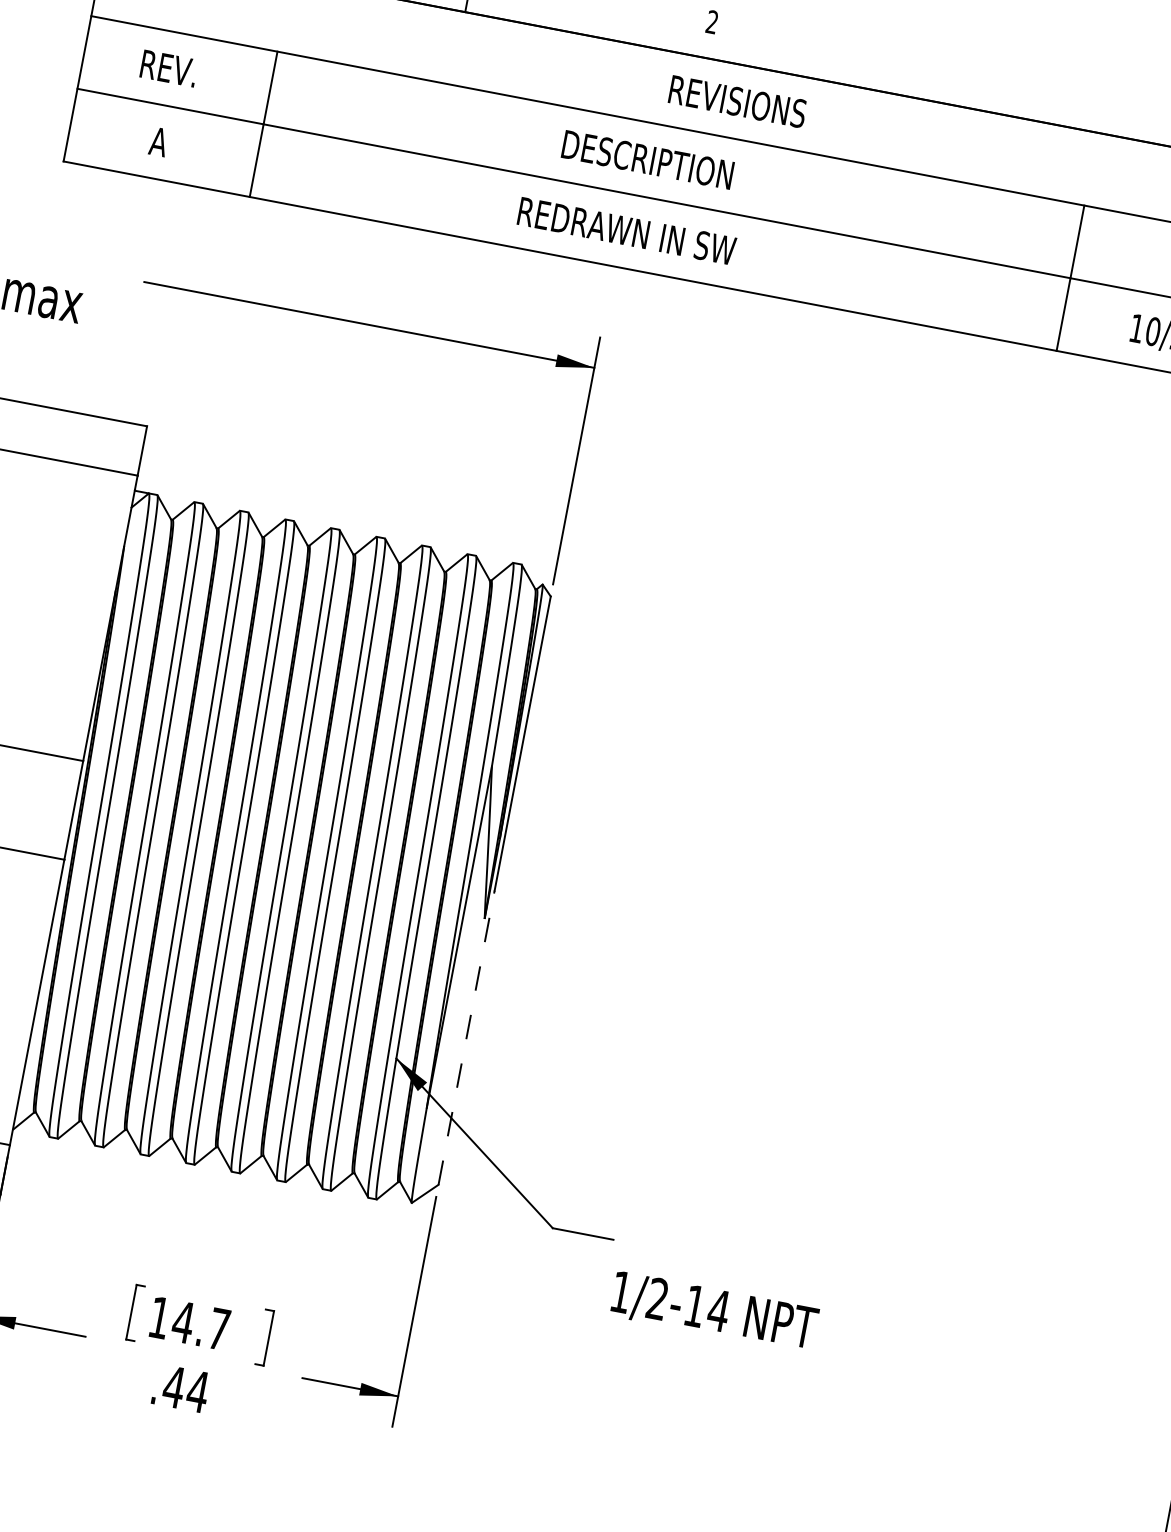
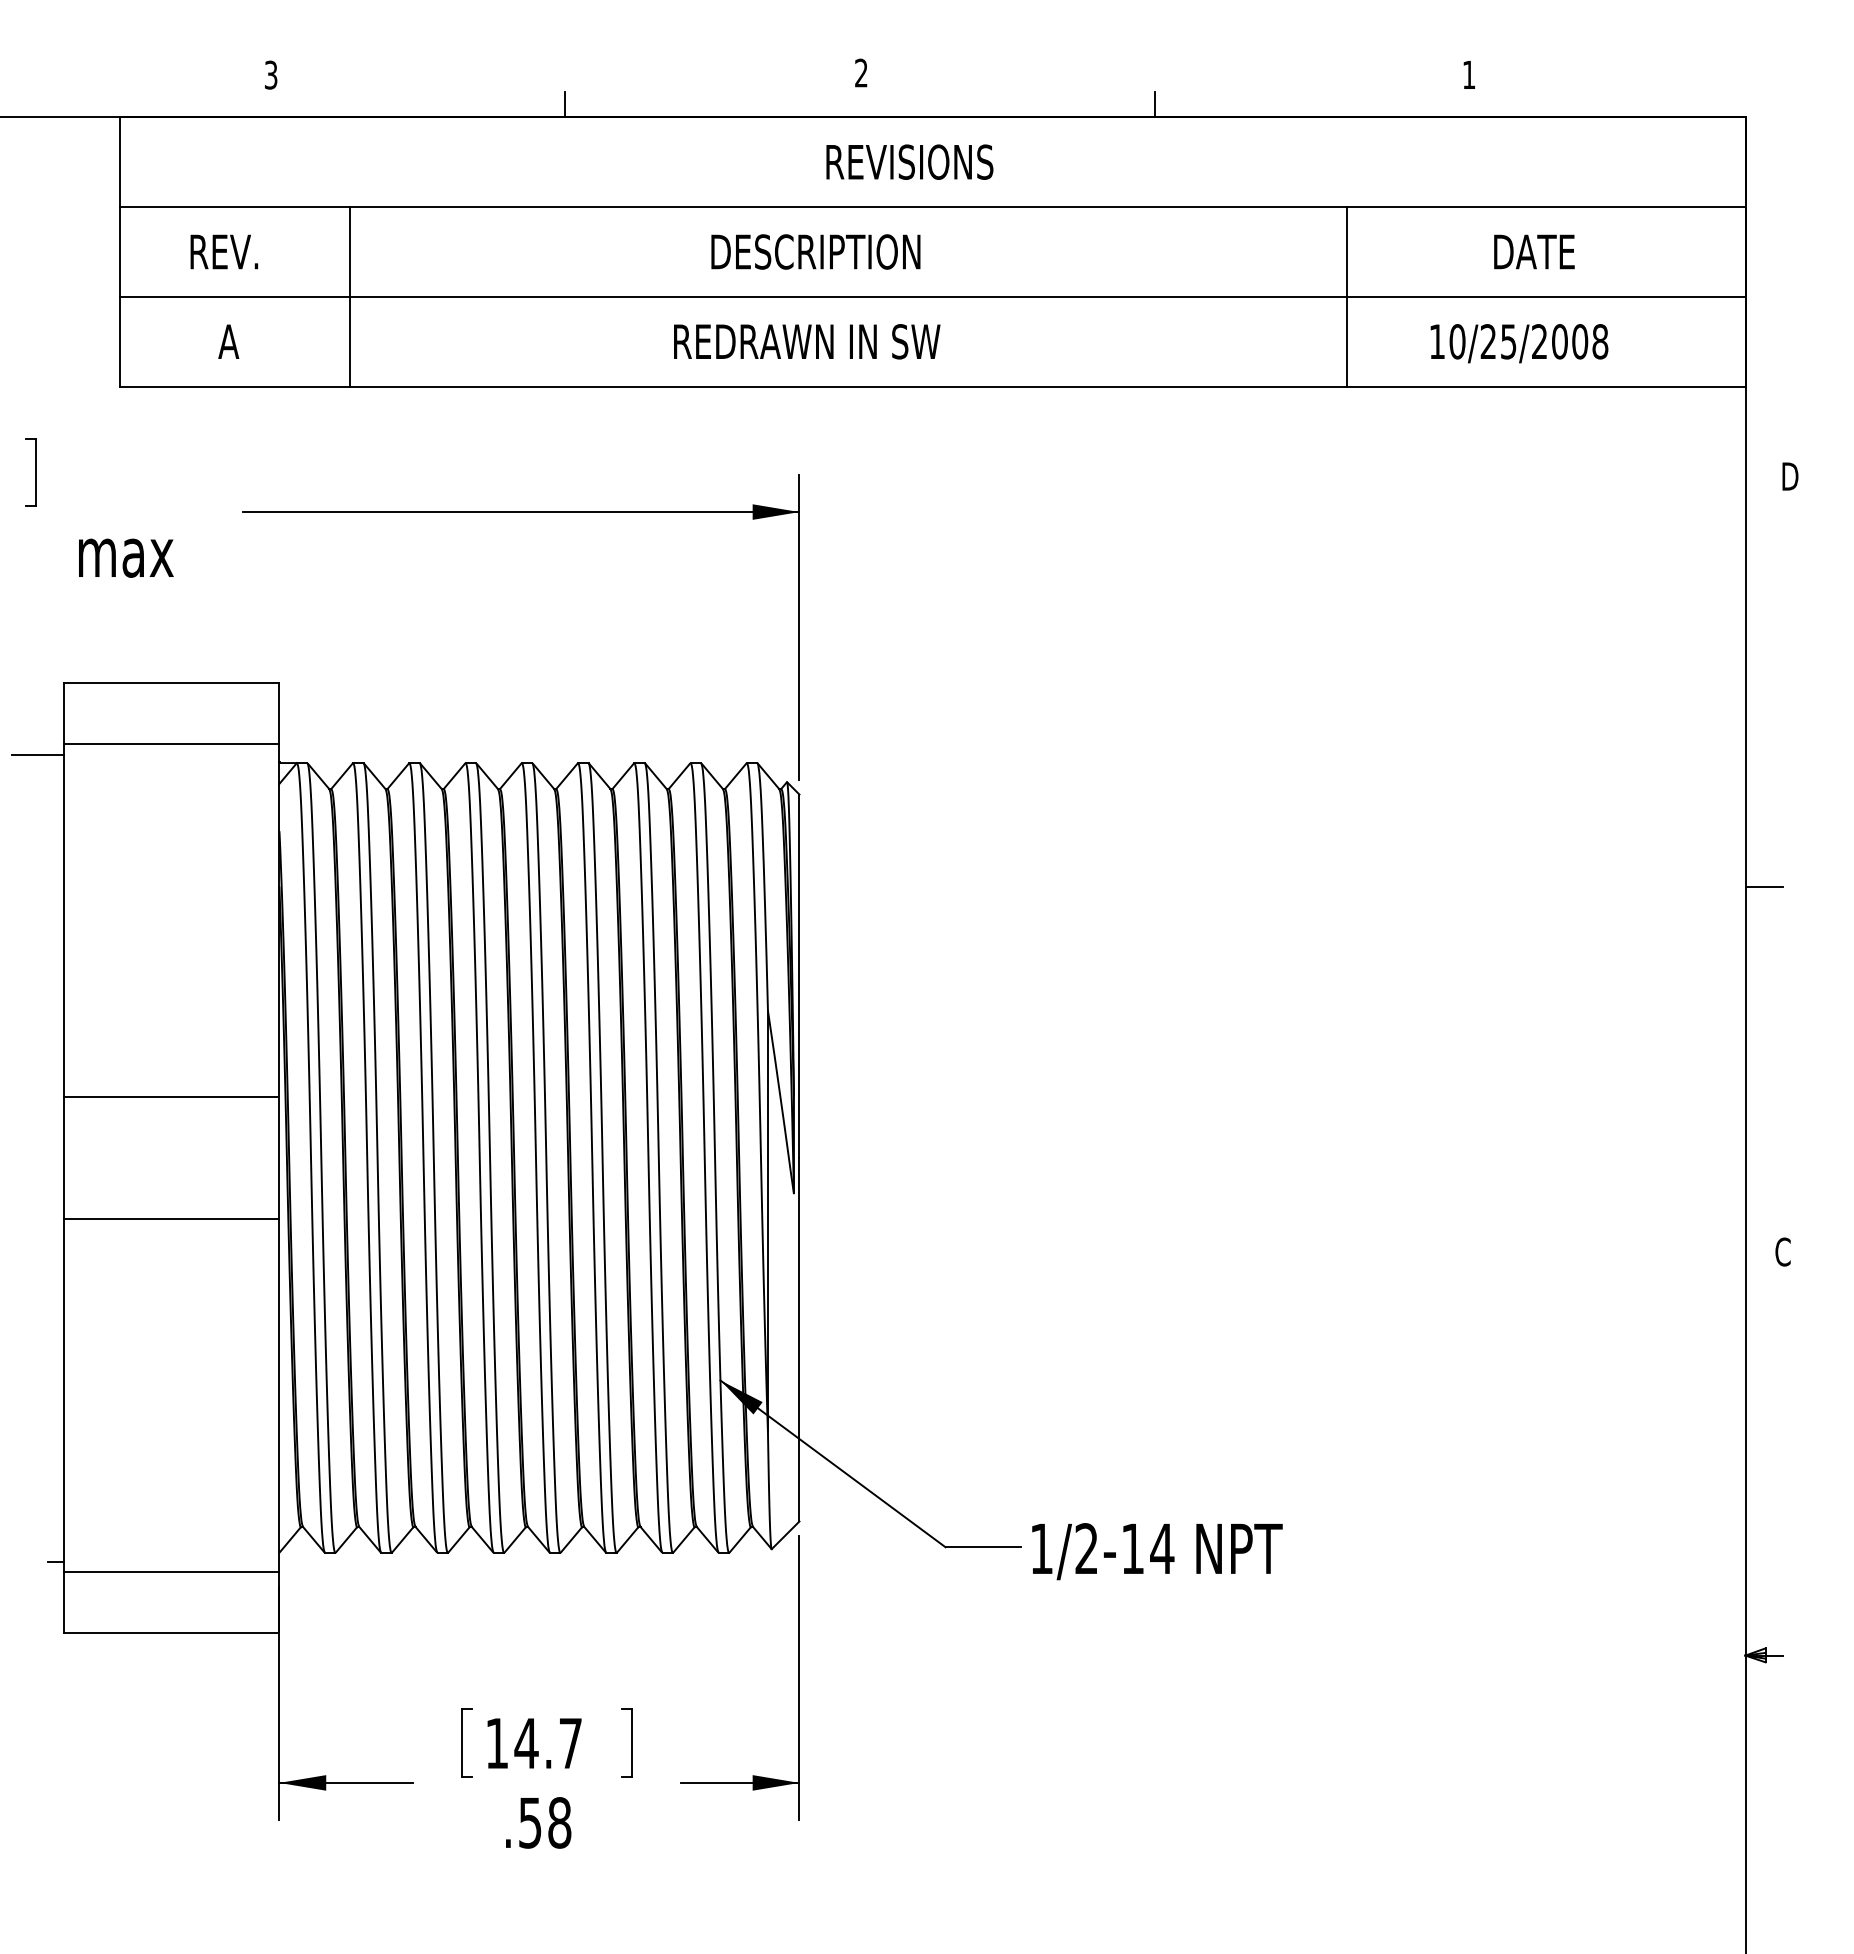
line: (945, 93) -> (1155, 104), added
line: (466, 1037) -> (799, 1339), dashed -> solid
text: (714, 1312) -> (1157, 1551), moved
text: (185, 1389) -> (544, 1822), .44 -> .58

